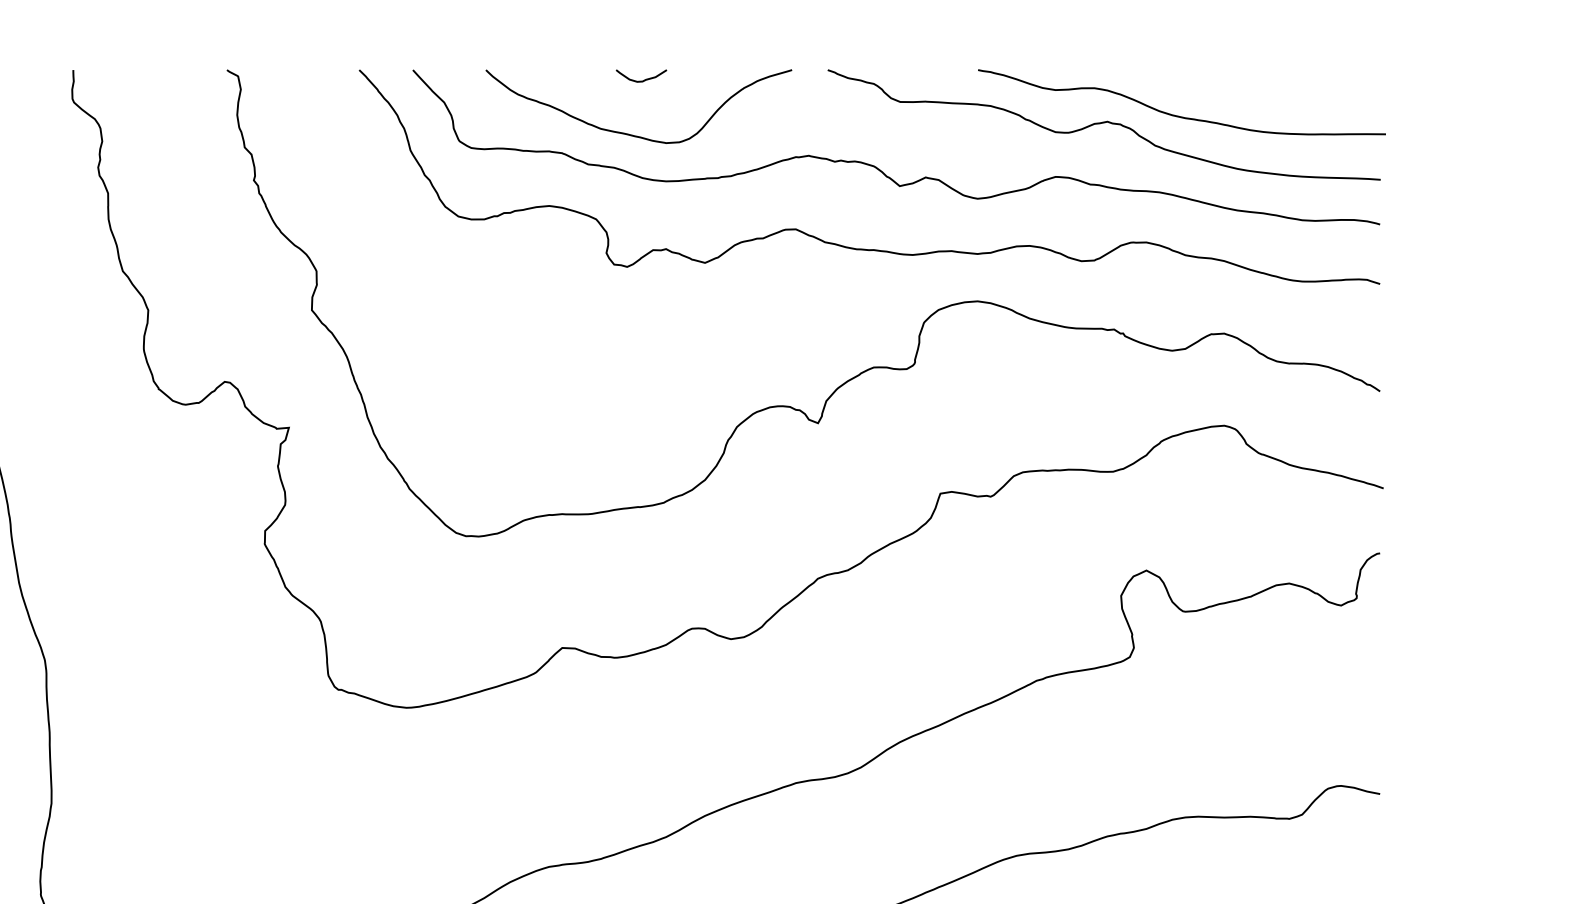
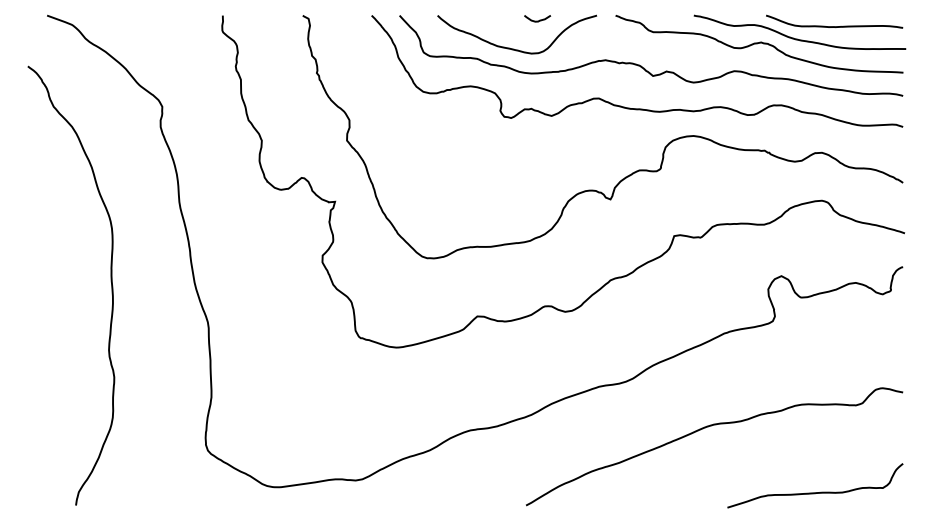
curve: (641, 79) -> (537, 20), moved
curve: (1248, 91) -> (834, 26), added

